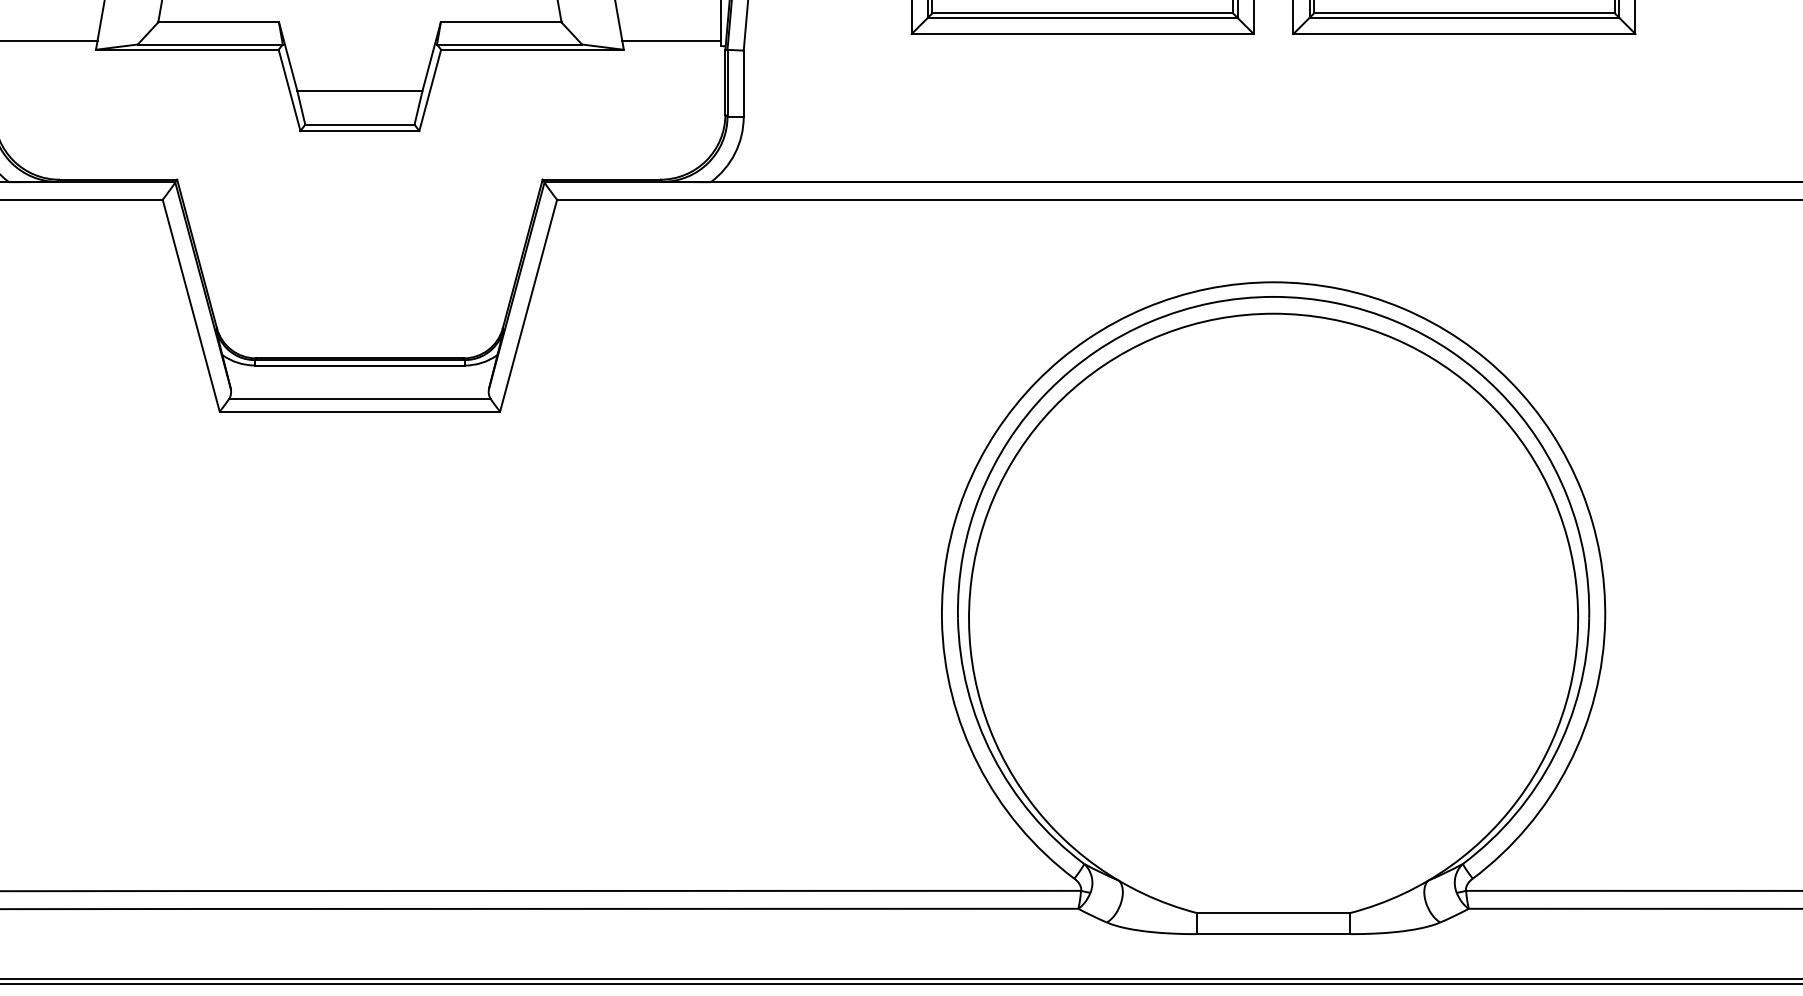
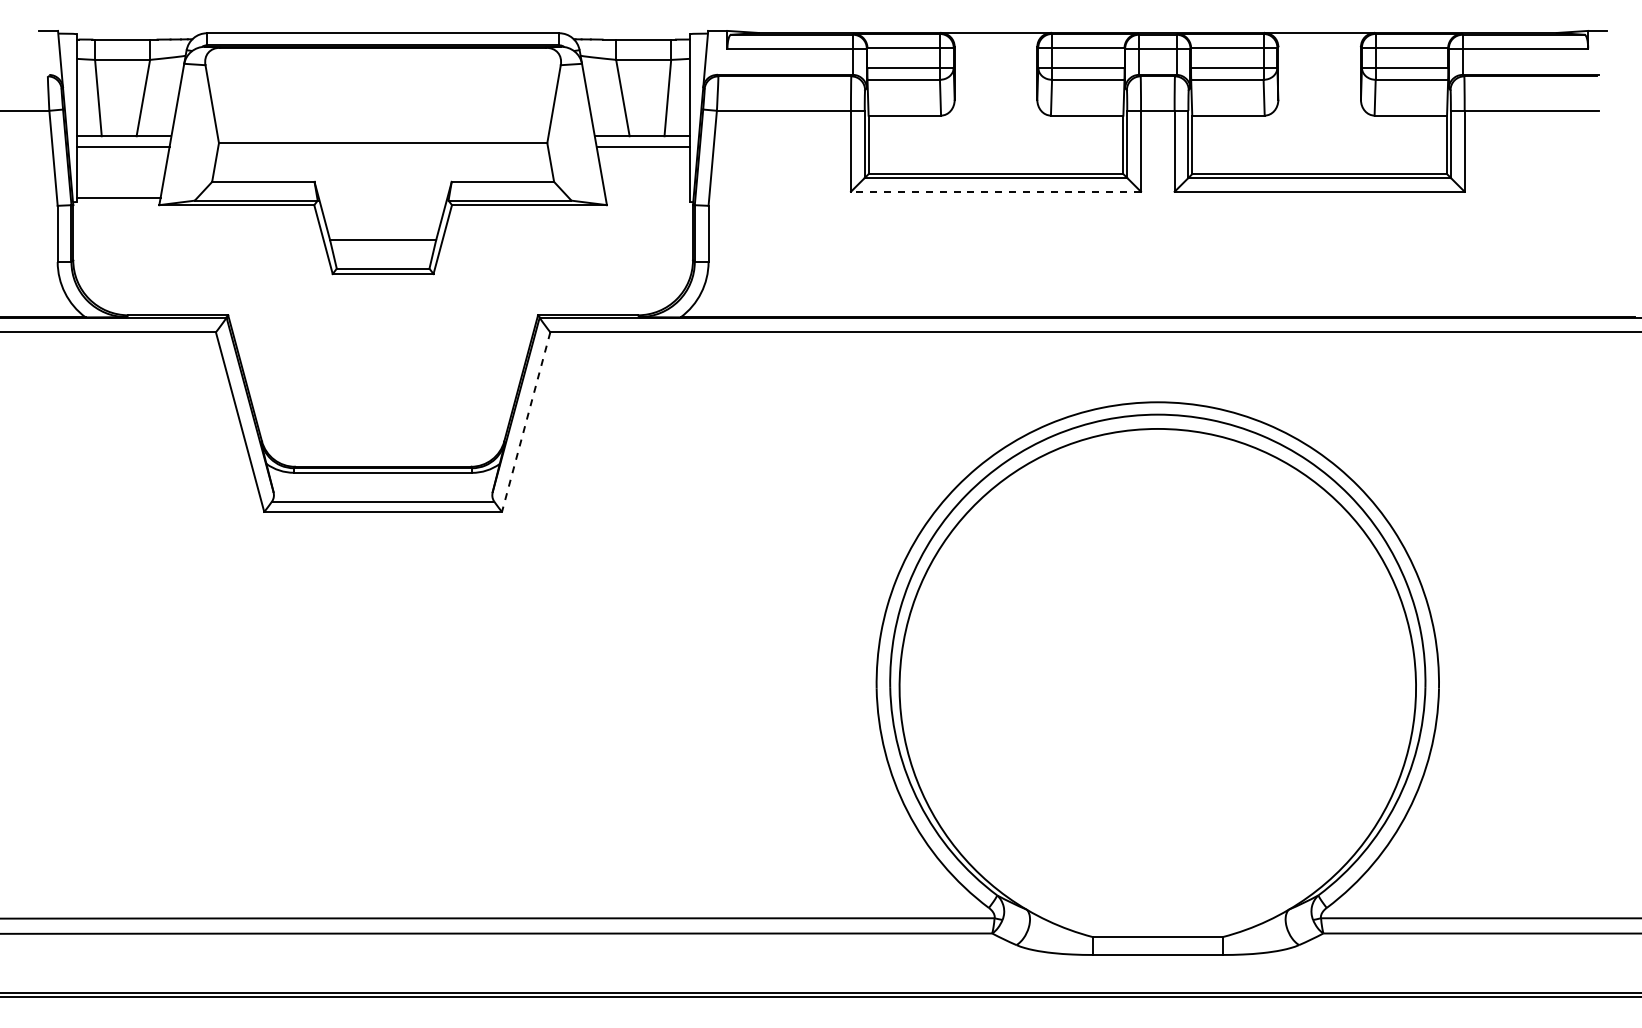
line: (1082, 33) -> (995, 191), solid -> dashed
line: (671, 40) -> (647, 197), removed
line: (528, 306) -> (526, 422), solid -> dashed

